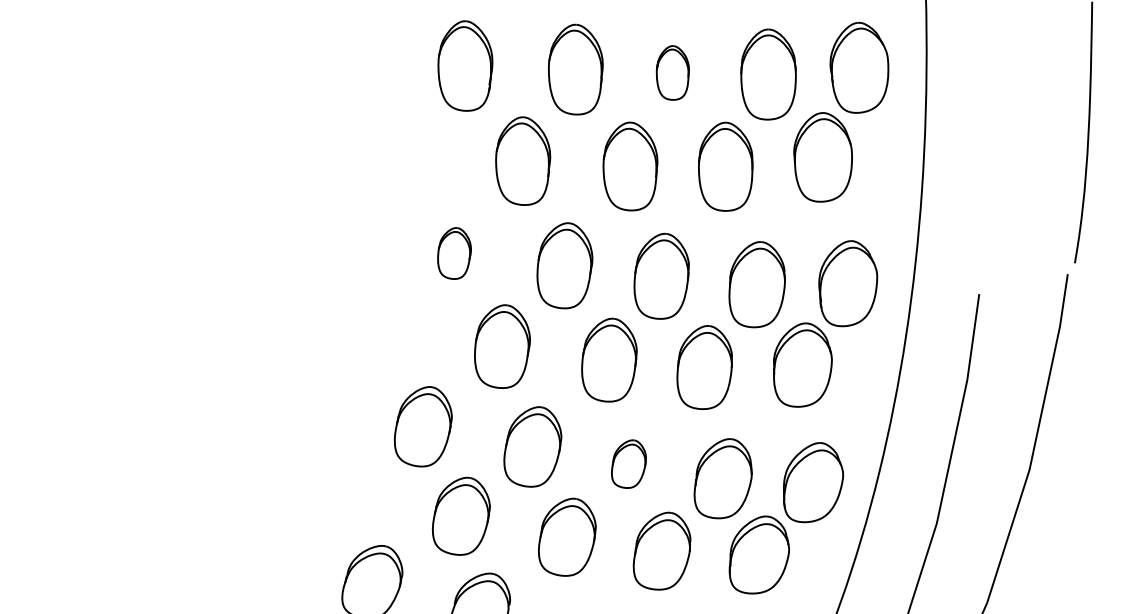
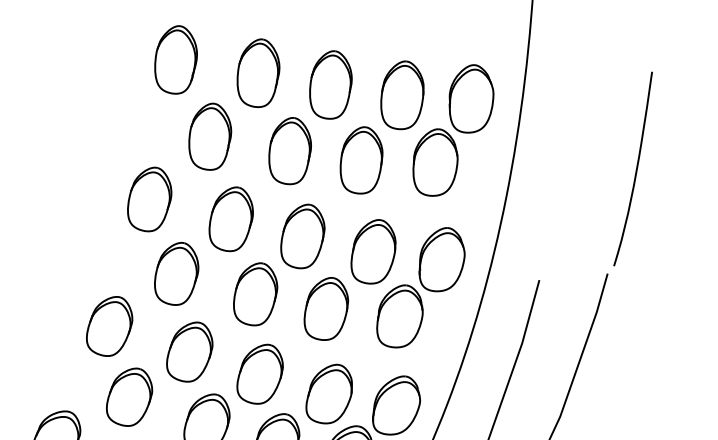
part: (672, 72) -> (330, 84), size x1.67
part: (454, 253) -> (149, 199), size x1.67
part: (628, 463) -> (260, 373), size x1.67

